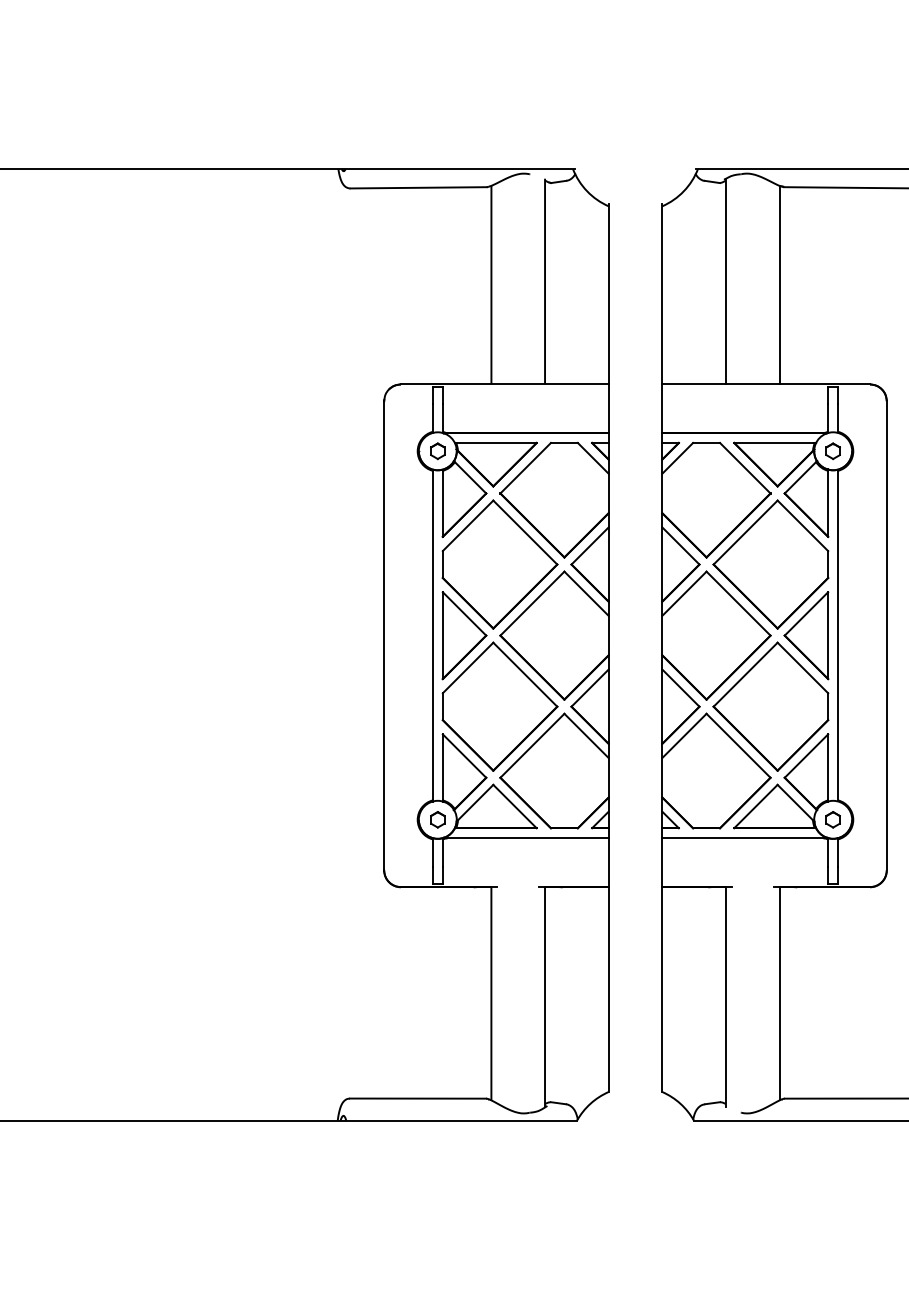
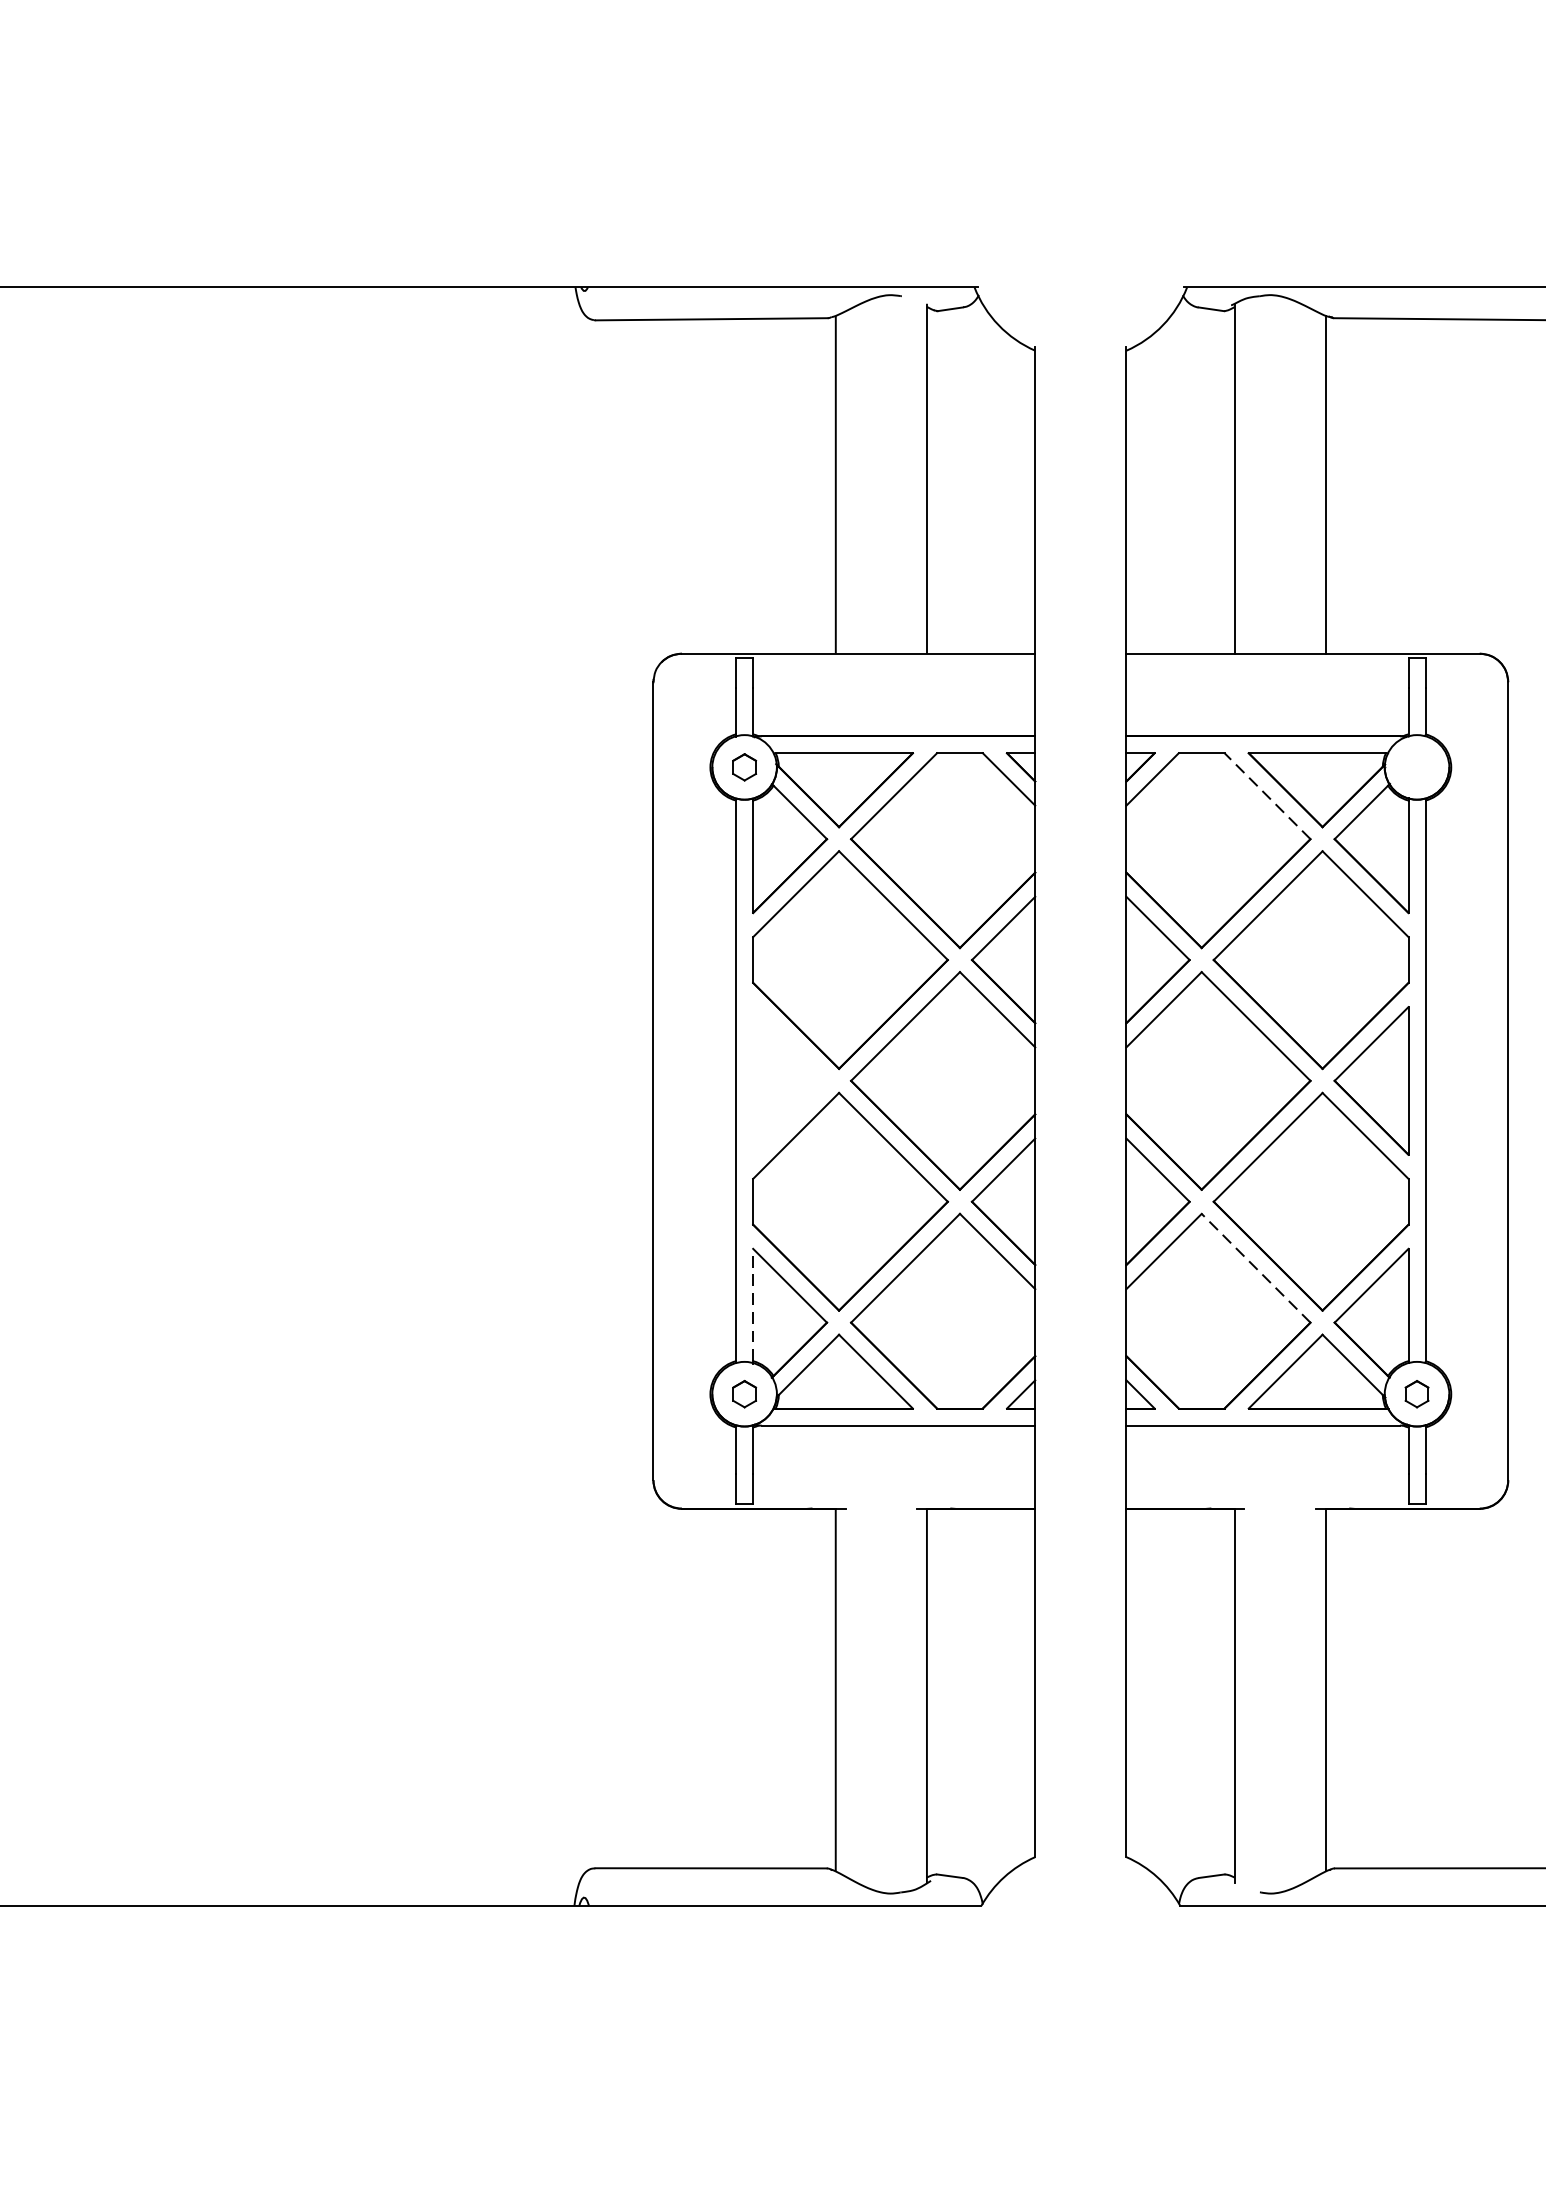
part: (832, 451) -> (1415, 767), removed
line: (745, 468) -> (1267, 796), solid -> dashed
part: (464, 635) -> (790, 1080), removed
line: (738, 745) -> (1256, 1267), solid -> dashed
line: (442, 766) -> (752, 1303), solid -> dashed

